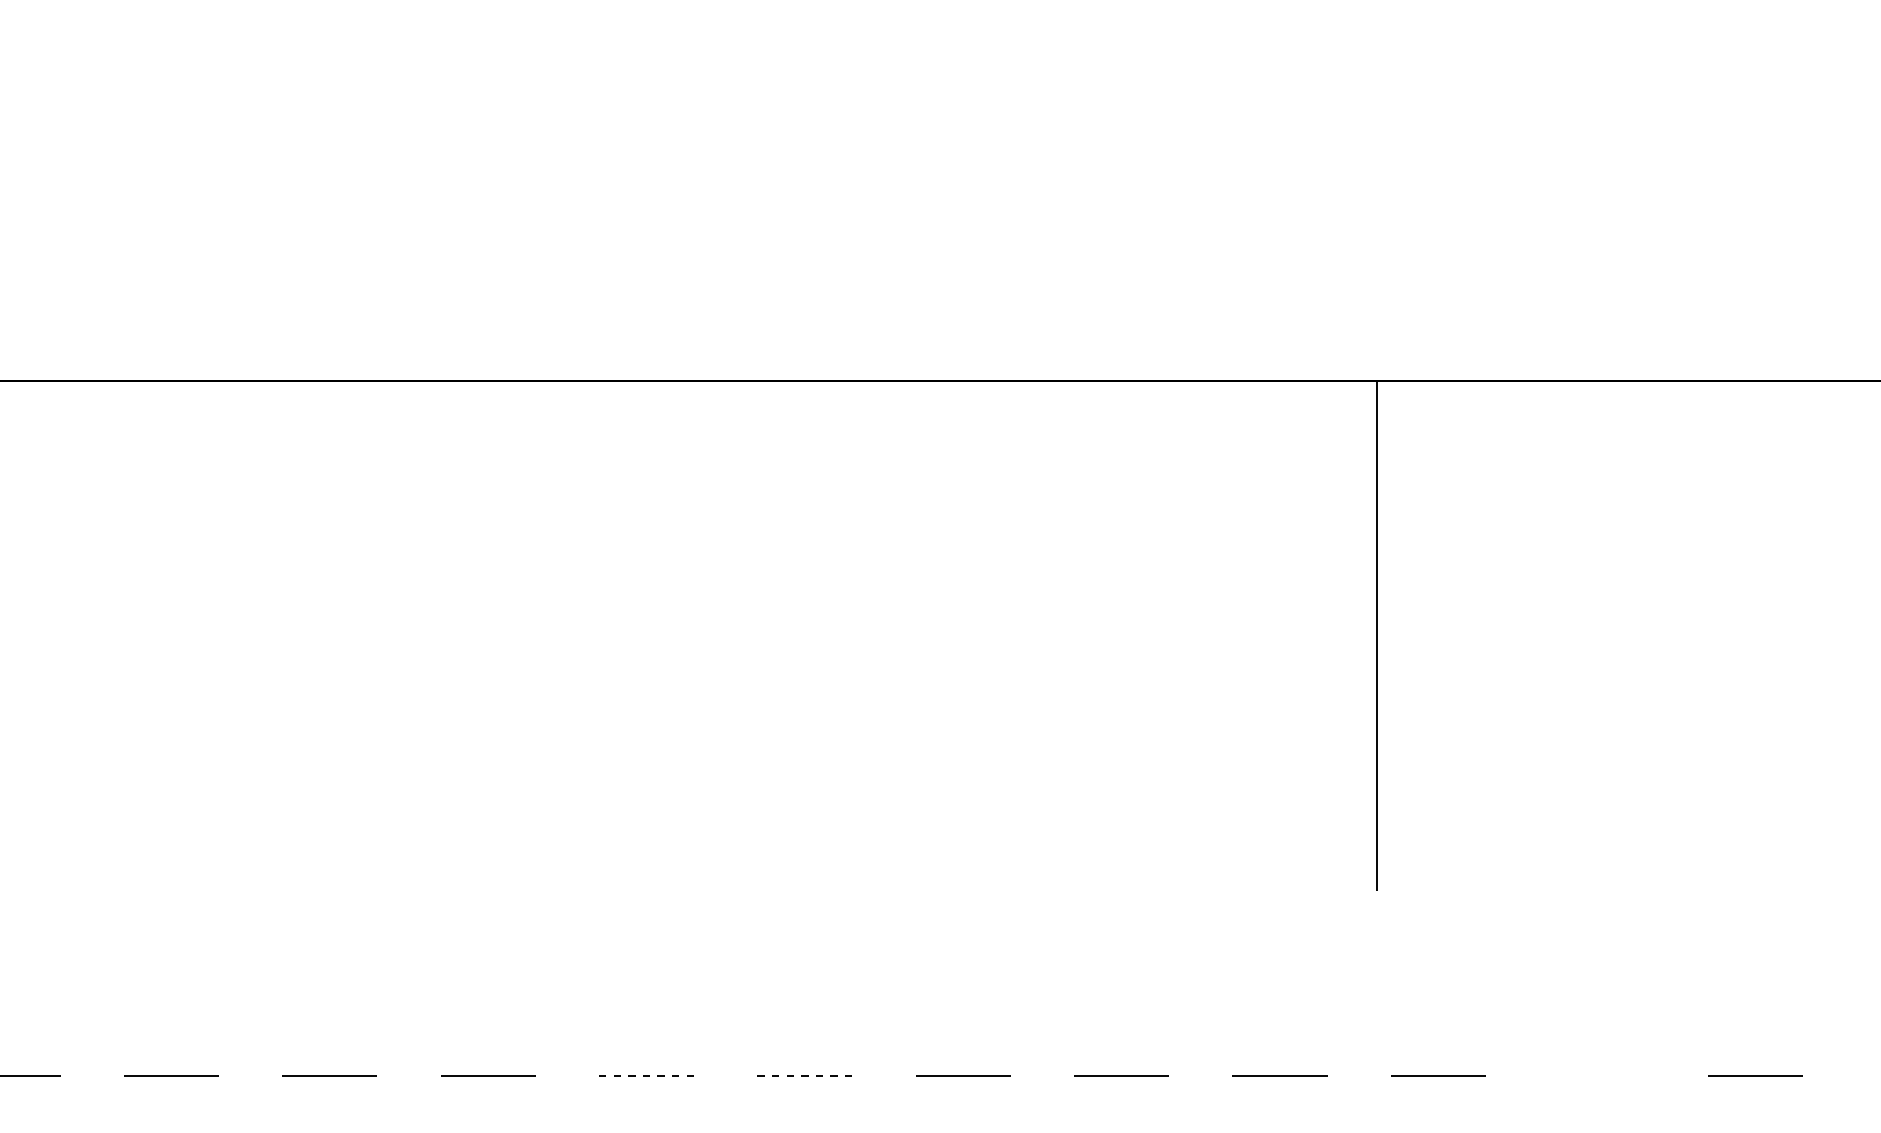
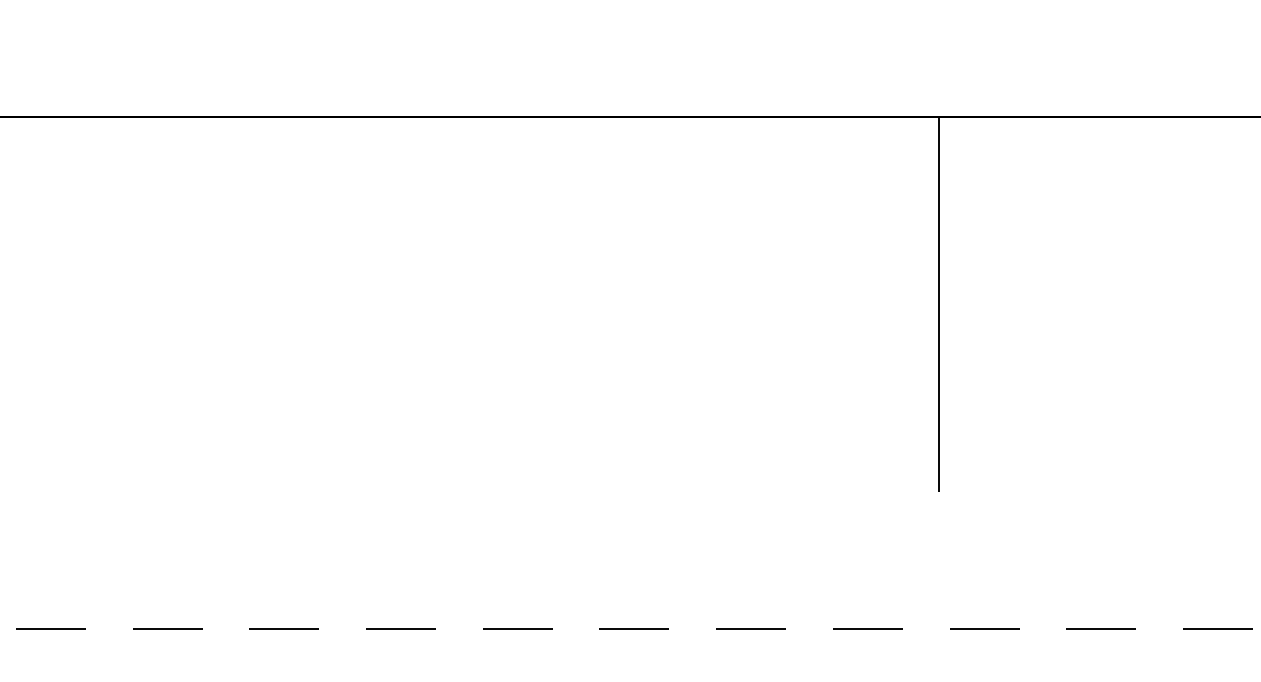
line: (1596, 1075) -> (1101, 628), added
line: (646, 1076) -> (401, 629), dashed -> solid
line: (804, 1076) -> (517, 629), dashed -> solid

